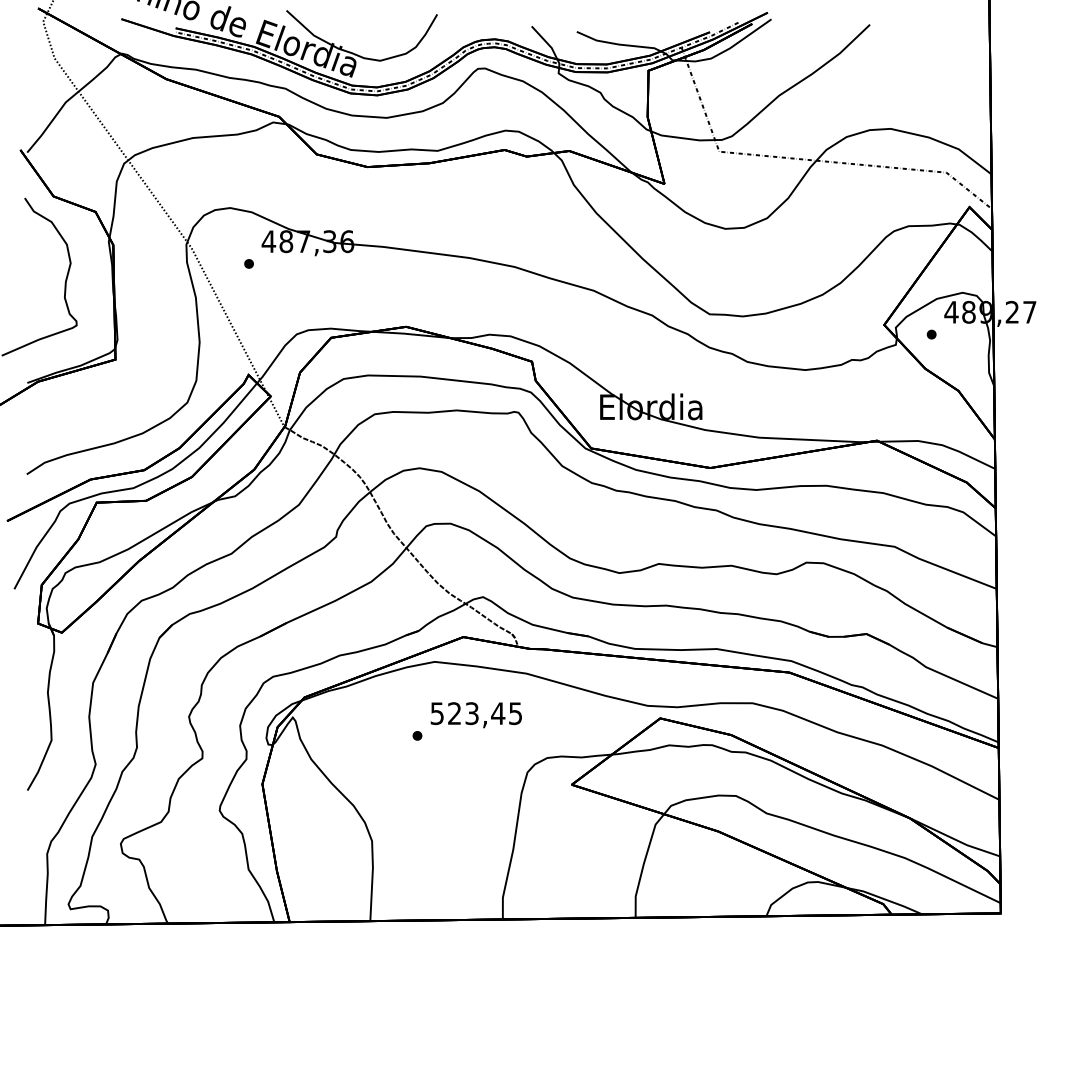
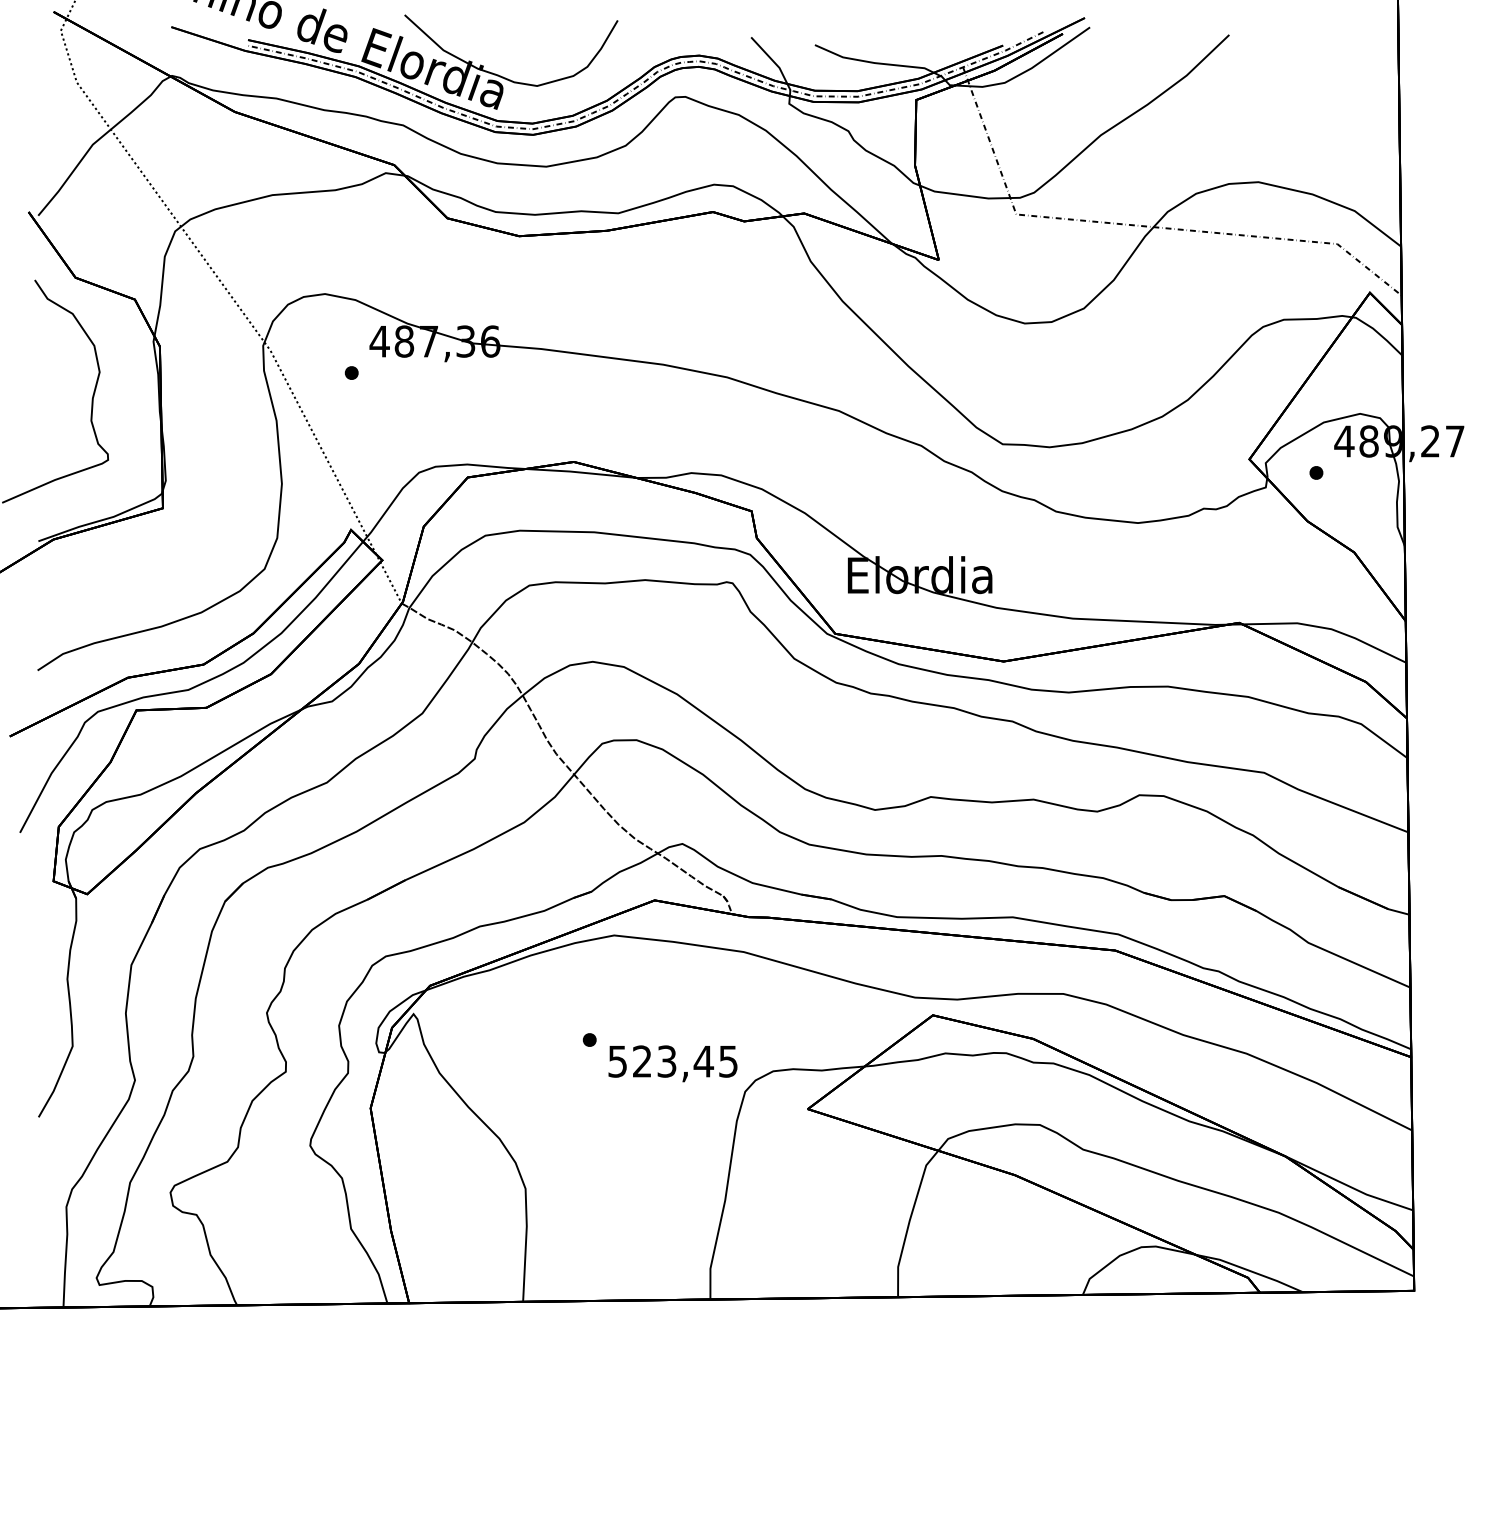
text: (476, 714) -> (672, 1063), moved

